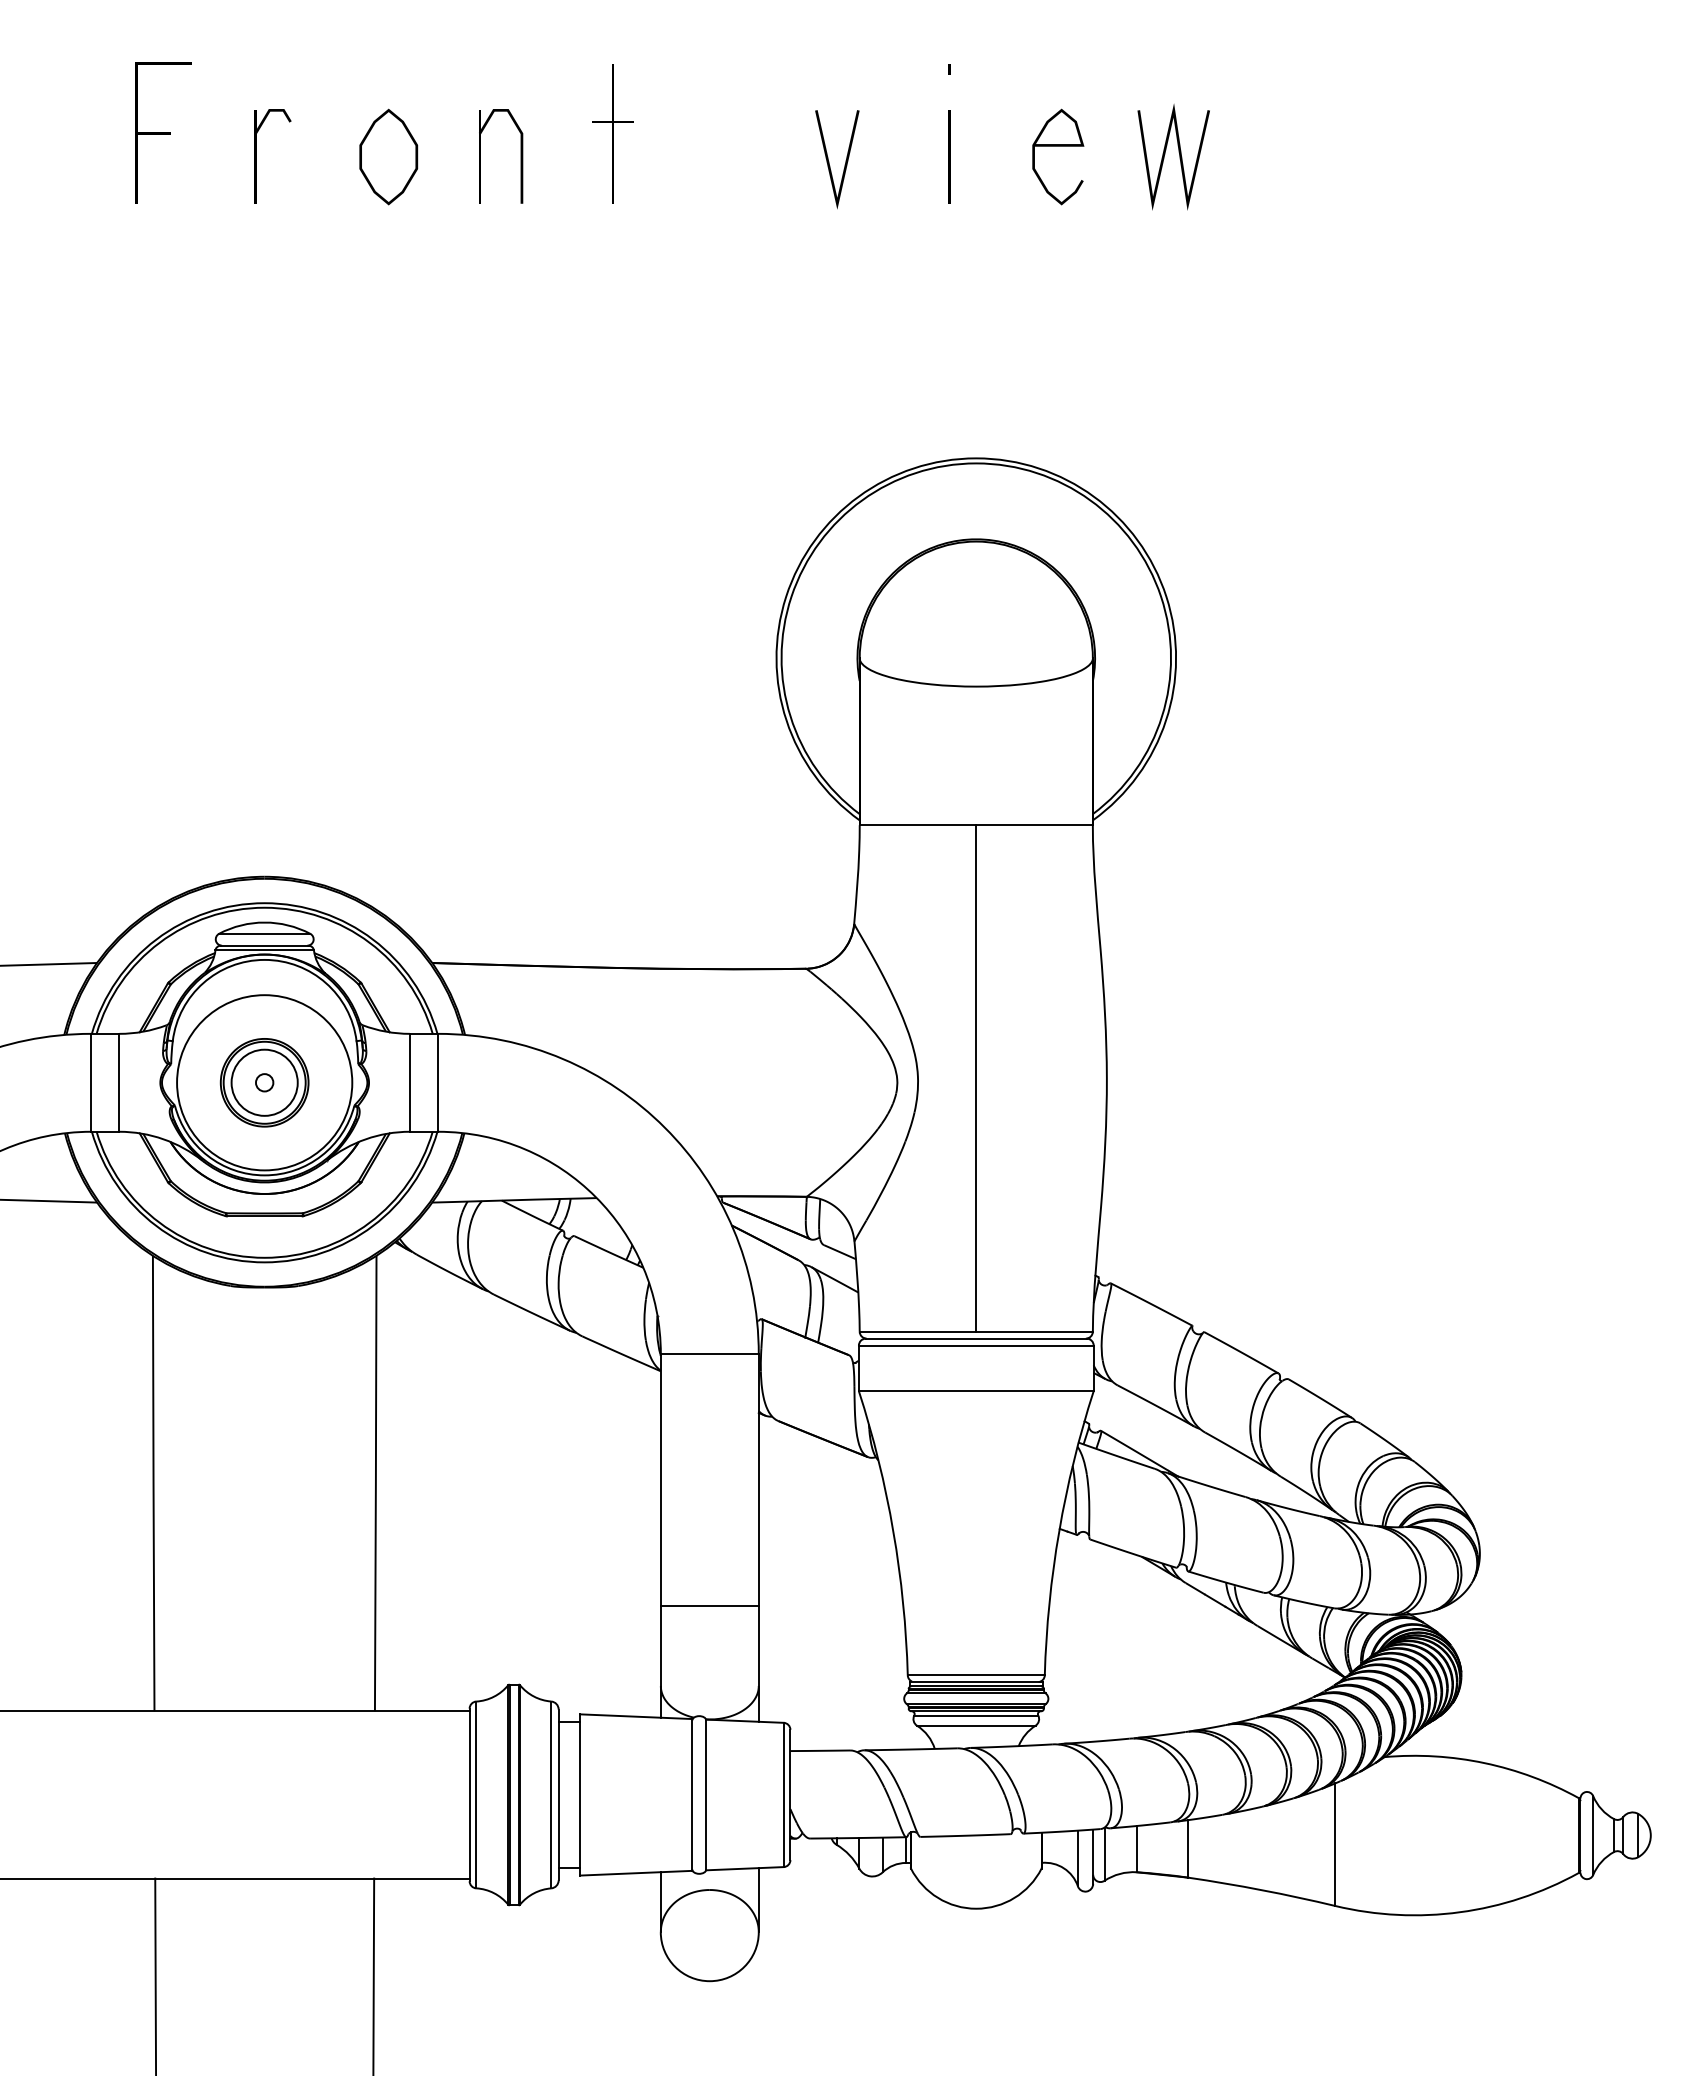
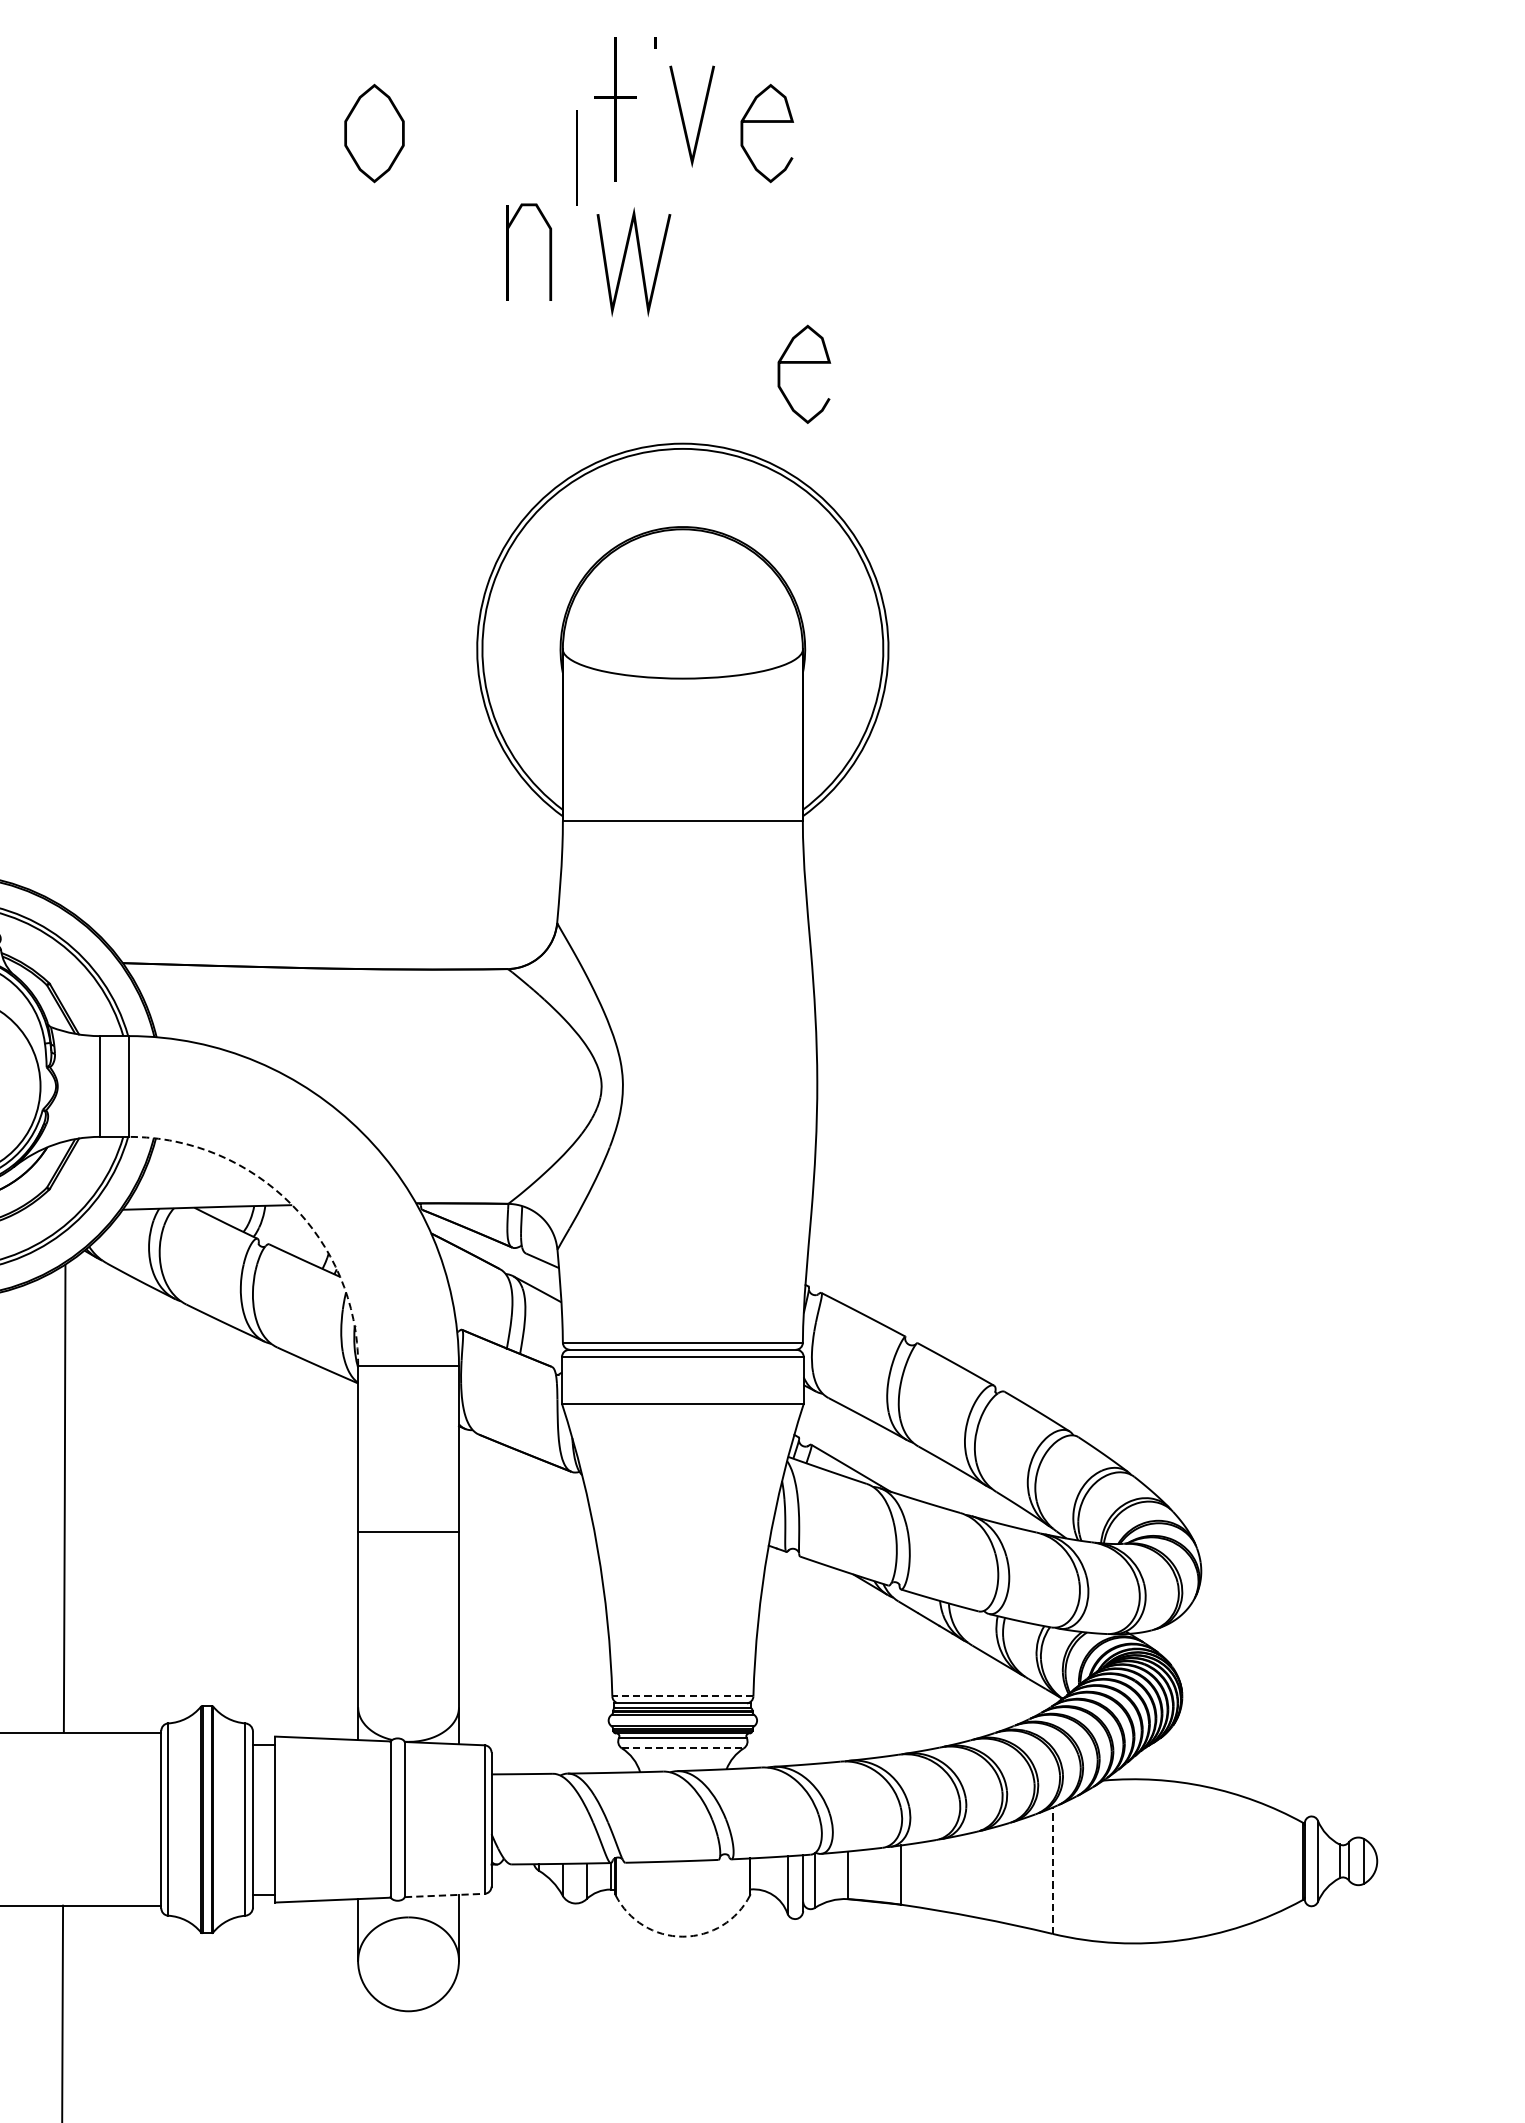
part: (612, 133) -> (615, 109), moved
part: (388, 156) -> (374, 132), moved
part: (520, 156) -> (549, 252), moved
line: (949, 156) -> (577, 157), moved
line: (1179, 156) -> (639, 261), moved
line: (845, 160) -> (700, 117), moved
curve: (1094, 380) -> (804, 363), added
line: (976, 1078) -> (683, 1082), removed
arc: (595, 1196) -> (290, 1203), solid -> dashed
line: (709, 1606) -> (408, 1531), moved
line: (976, 1675) -> (683, 1696), solid -> dashed
line: (976, 1725) -> (683, 1748), solid -> dashed
line: (1335, 1844) -> (1052, 1870), solid -> dashed
line: (744, 1868) -> (444, 1895), solid -> dashed
arc: (976, 1908) -> (683, 1936), solid -> dashed

